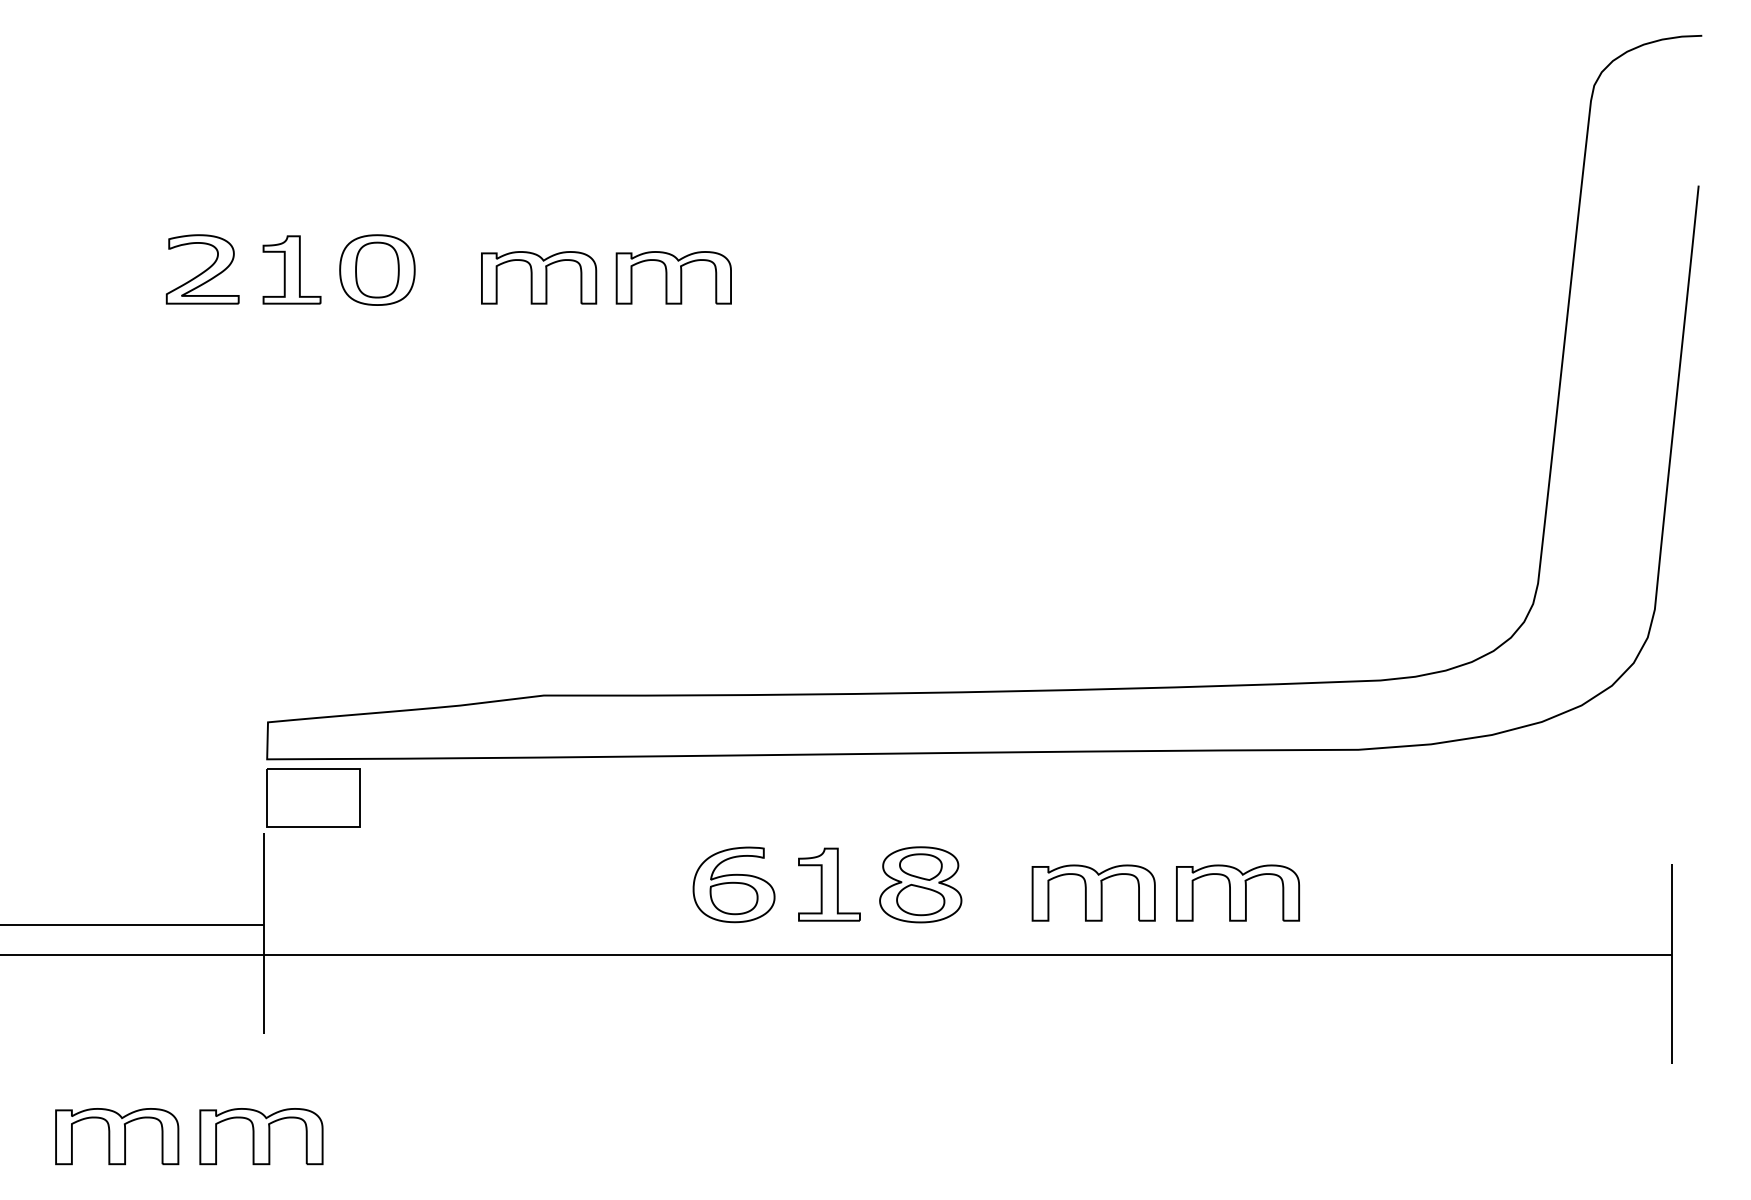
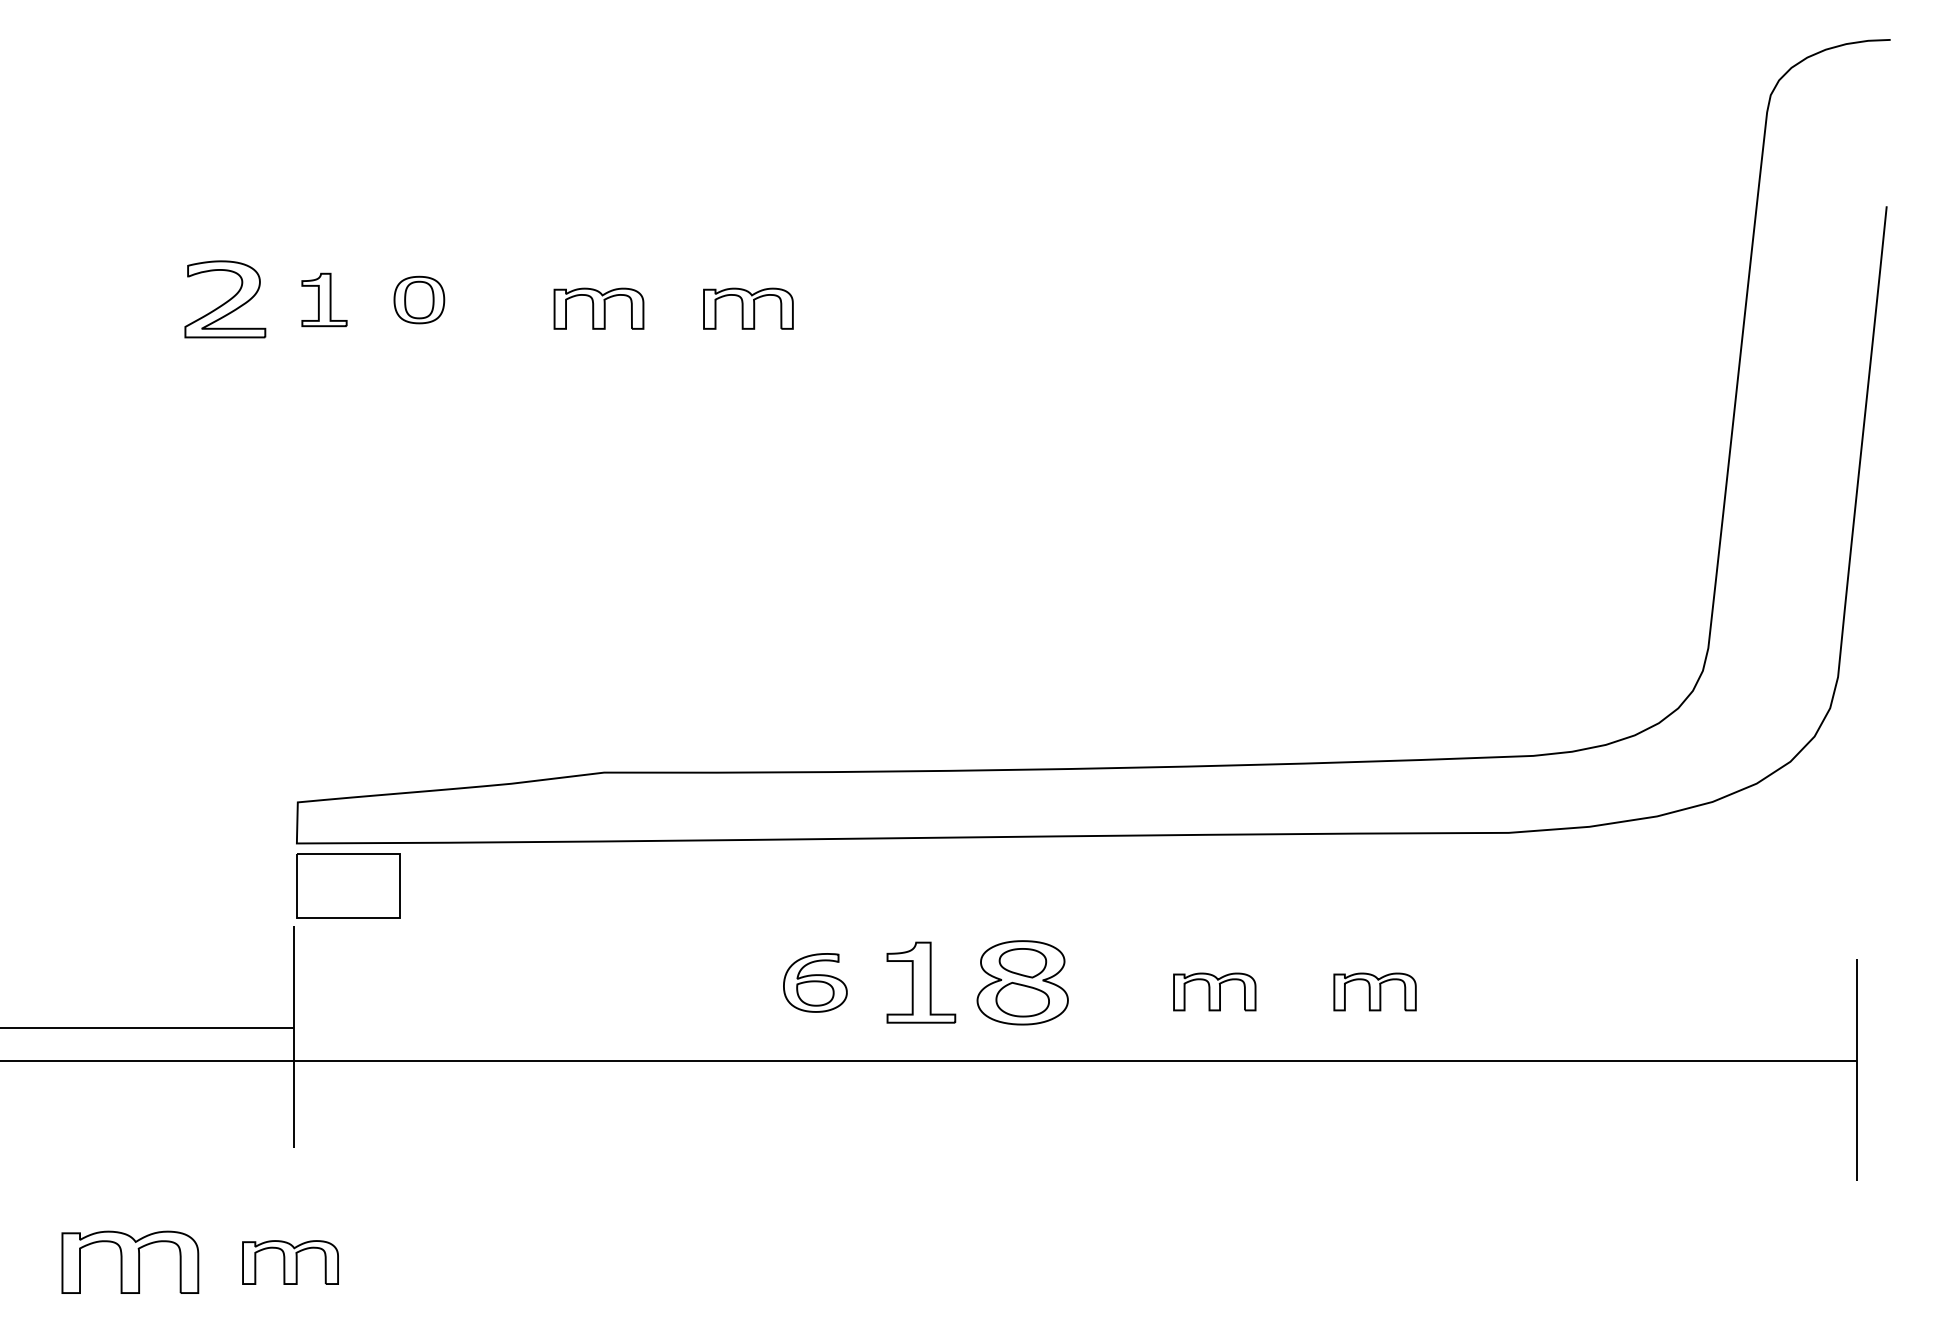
part: (291, 269) -> (323, 299), size x0.7
part: (377, 269) -> (419, 299), size x0.6
part: (539, 277) -> (599, 308), size x0.7
part: (673, 277) -> (748, 308), size x0.7
part: (733, 884) -> (814, 982), size x0.7
part: (1093, 892) -> (1214, 991), size x0.6
part: (1237, 892) -> (1374, 991), size x0.6
part: (261, 1136) -> (290, 1262), size x0.7

